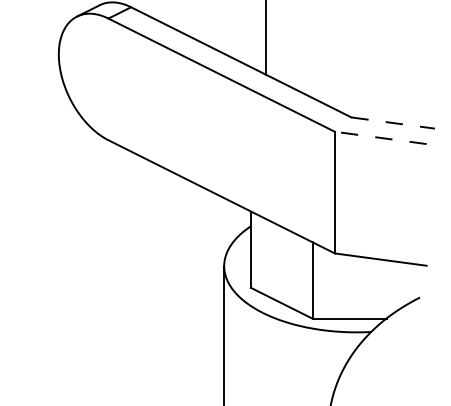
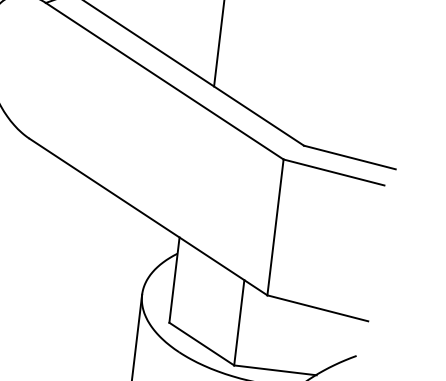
line: (393, 123) -> (350, 158), dashed -> solid
line: (380, 137) -> (333, 171), dashed -> solid

